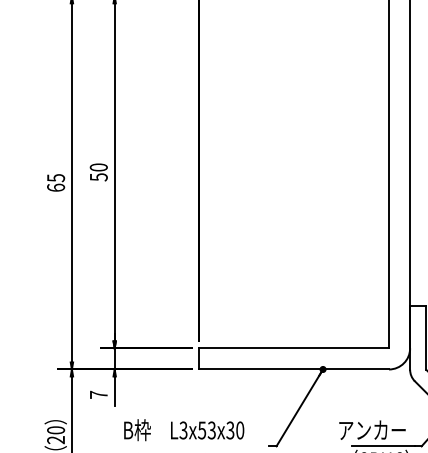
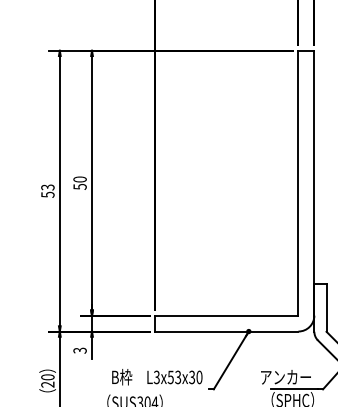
text: (55, 182) -> (47, 190), 65 -> 53
text: (98, 394) -> (79, 350), 7 -> 3
text: (184, 430) -> (157, 377), moved

